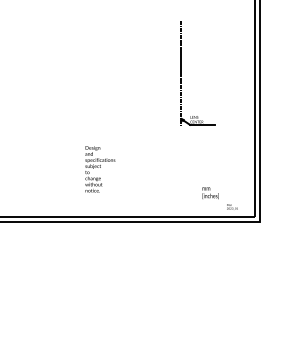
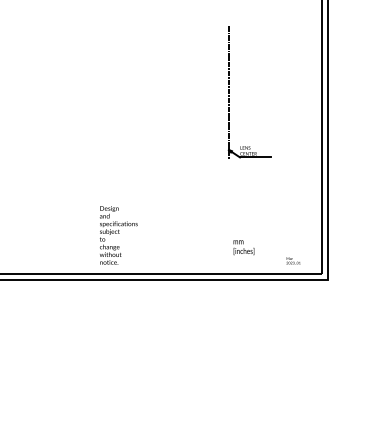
text: (100, 169) -> (118, 235), moved
text: (210, 193) -> (243, 247), moved

